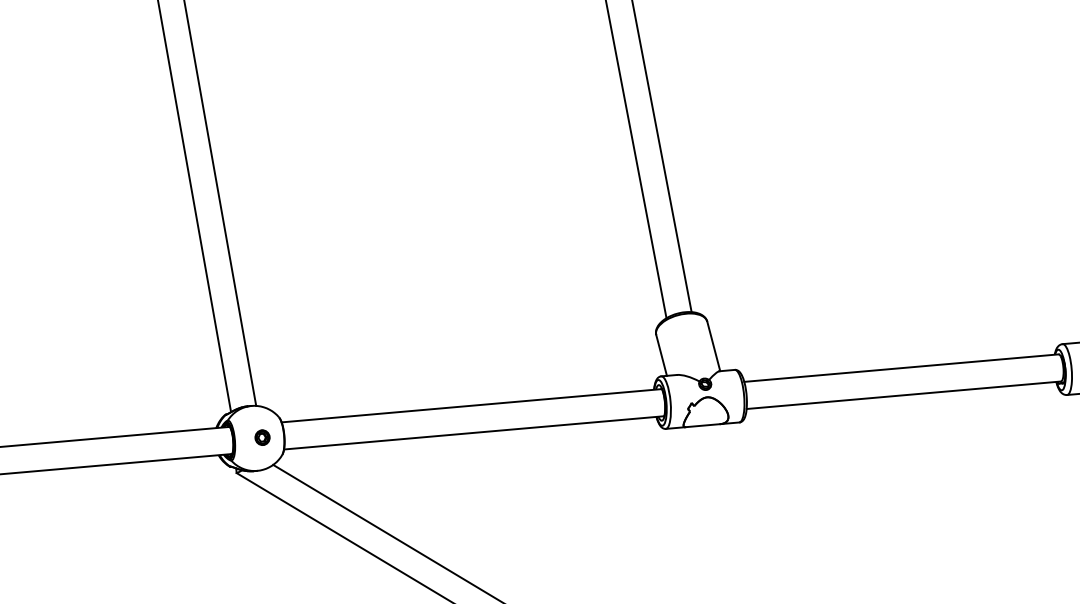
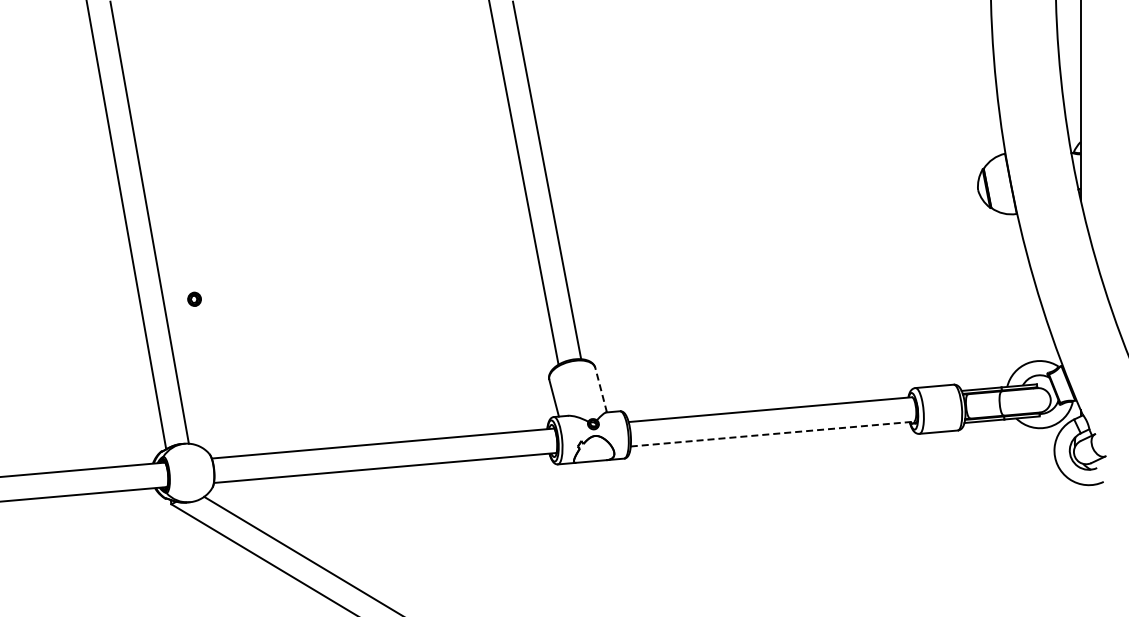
line: (714, 345) -> (601, 389), solid -> dashed
line: (903, 395) -> (772, 434), solid -> dashed
part: (262, 436) -> (194, 298), moved

